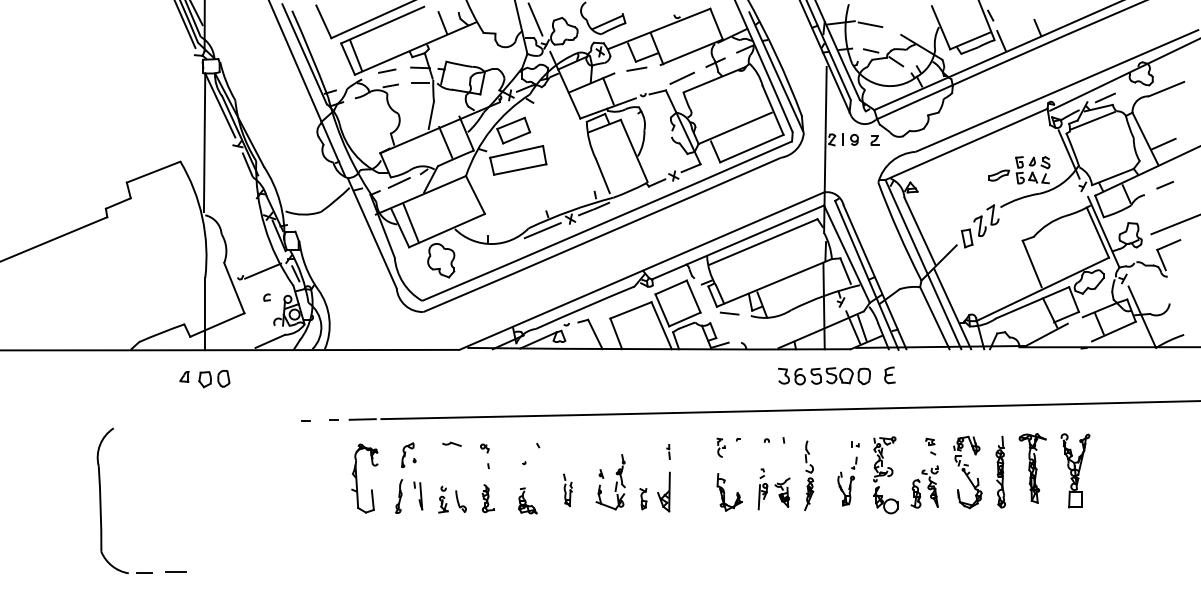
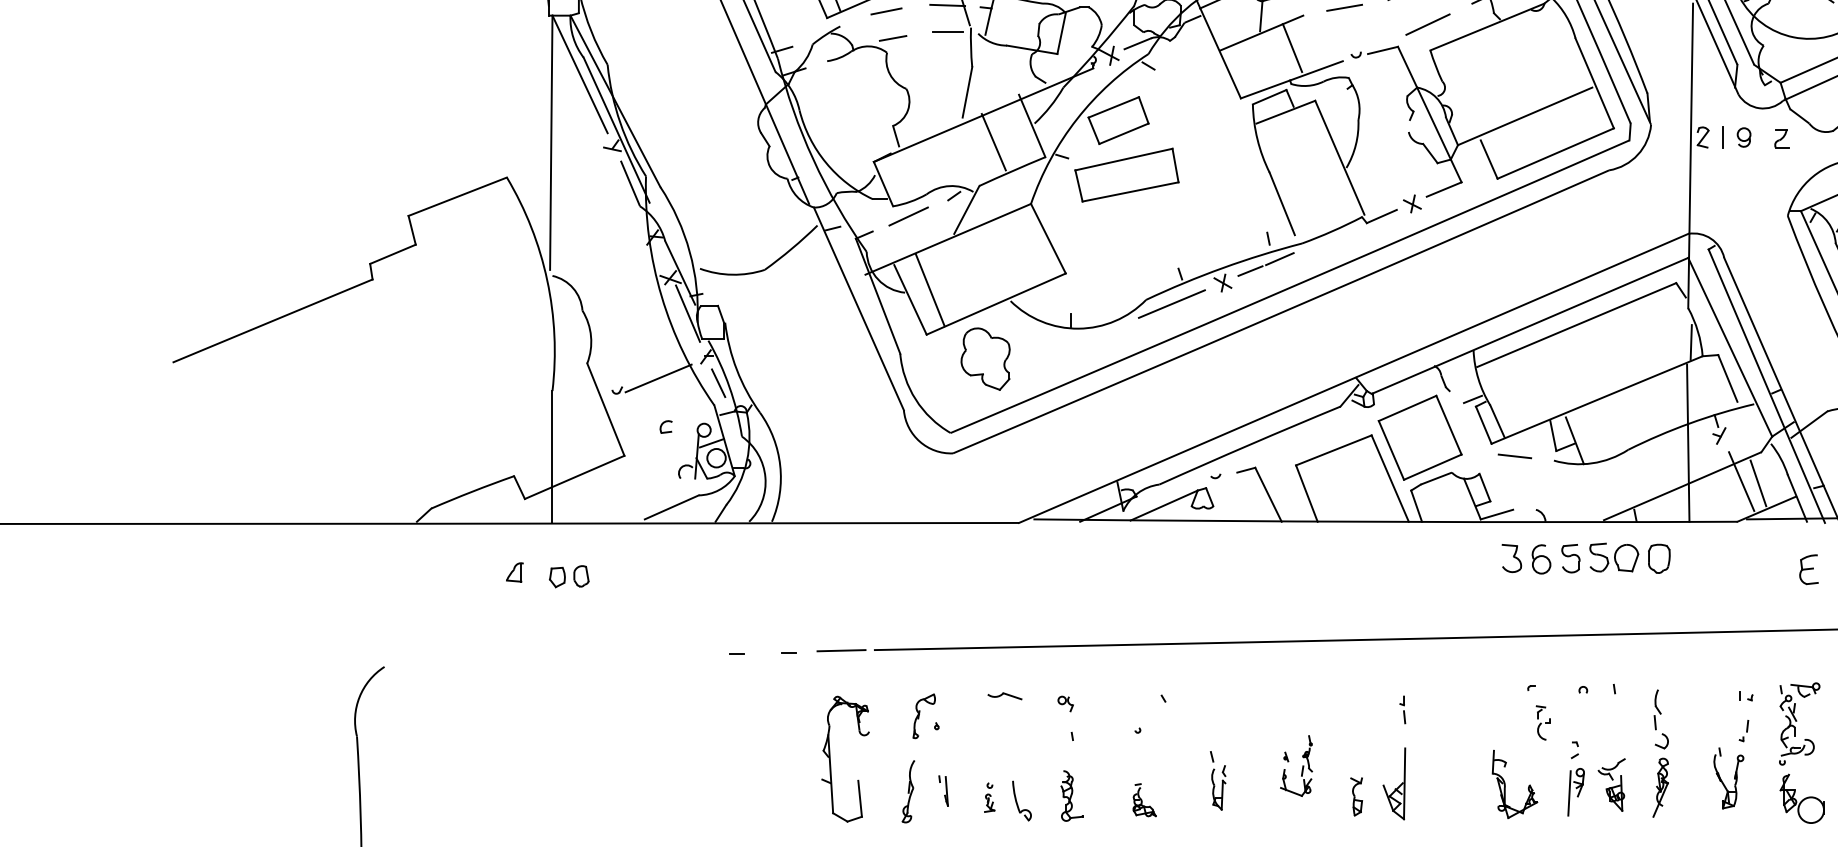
part: (824, 376) -> (1586, 558), moved
part: (214, 379) -> (569, 577), size x0.7
part: (720, 447) -> (1542, 722), moved
part: (610, 482) -> (1296, 766), size x0.6
part: (418, 495) -> (943, 790), size x0.6
part: (443, 499) -> (989, 797), size x0.6
part: (527, 500) -> (1143, 799), size x0.7

